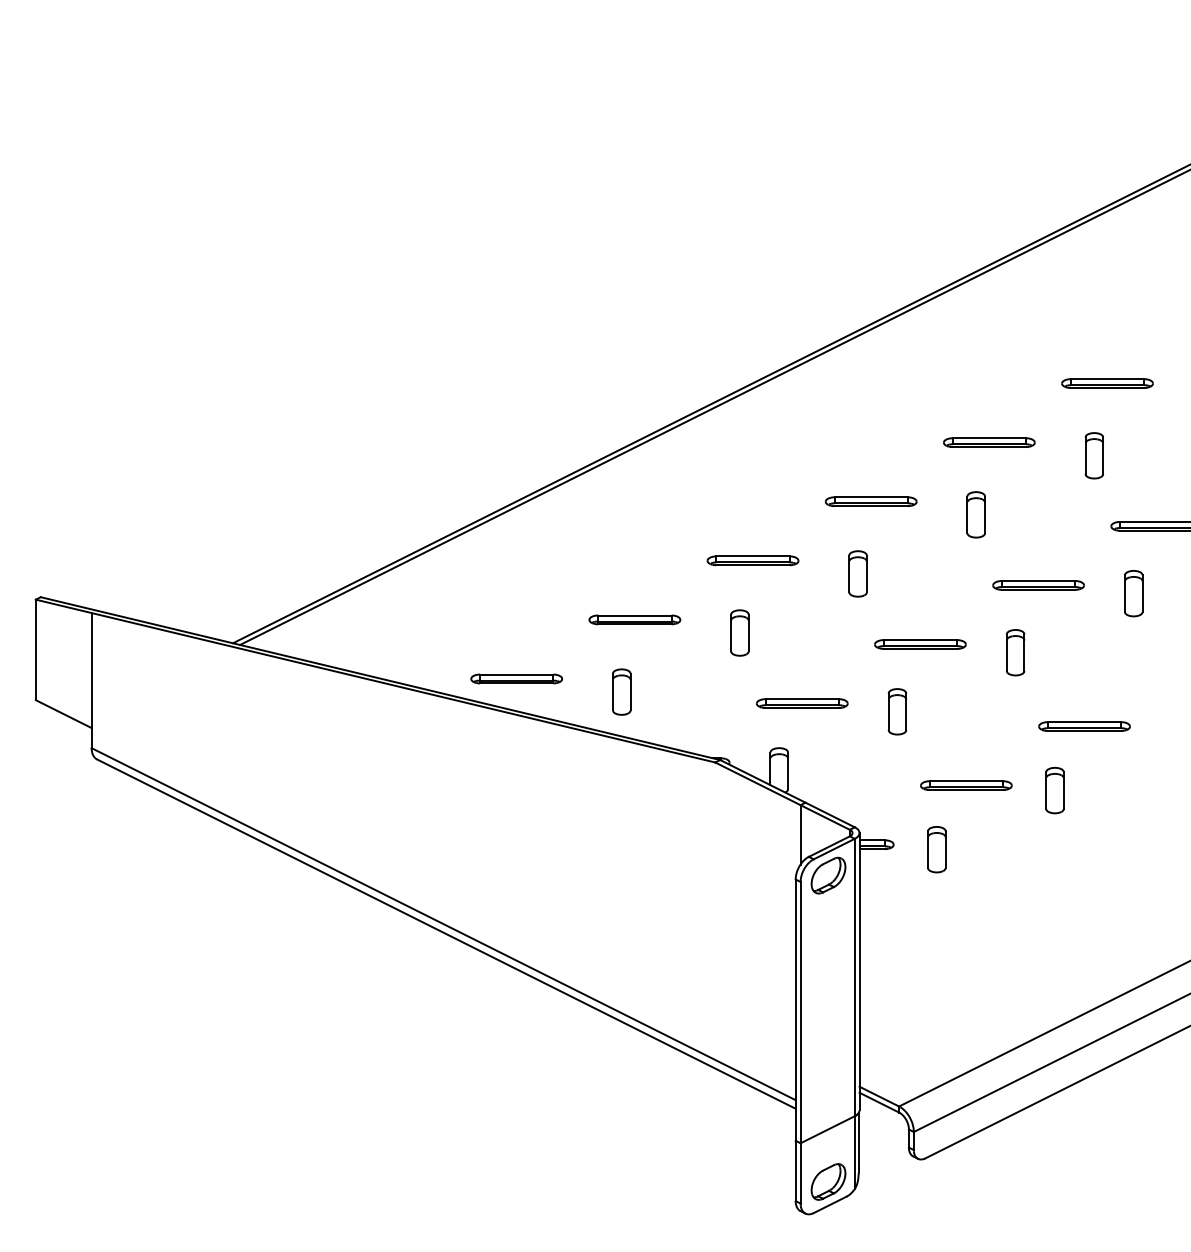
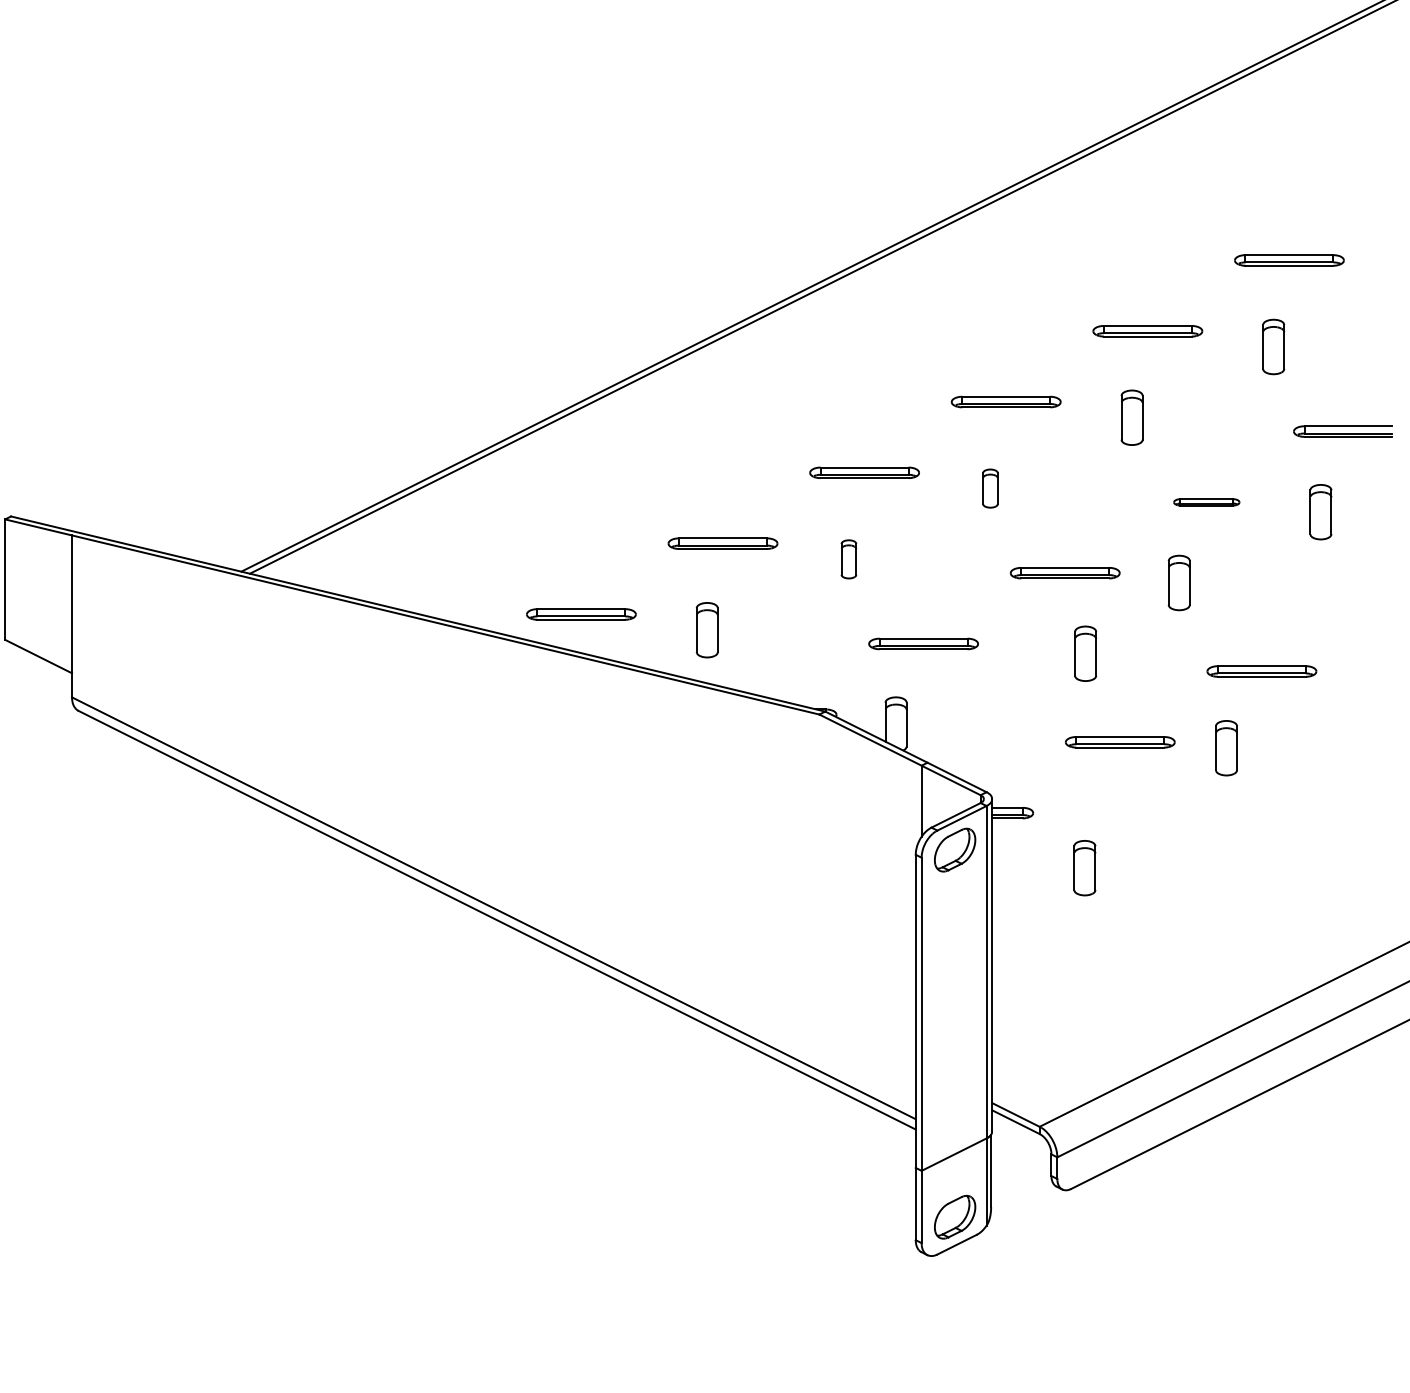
part: (857, 573) -> (989, 488), size x0.7
part: (1038, 585) -> (1206, 502), size x0.6
part: (739, 632) -> (848, 558), size x0.7
part: (897, 711) -> (1085, 653), moved
part: (936, 849) -> (1084, 867), moved

